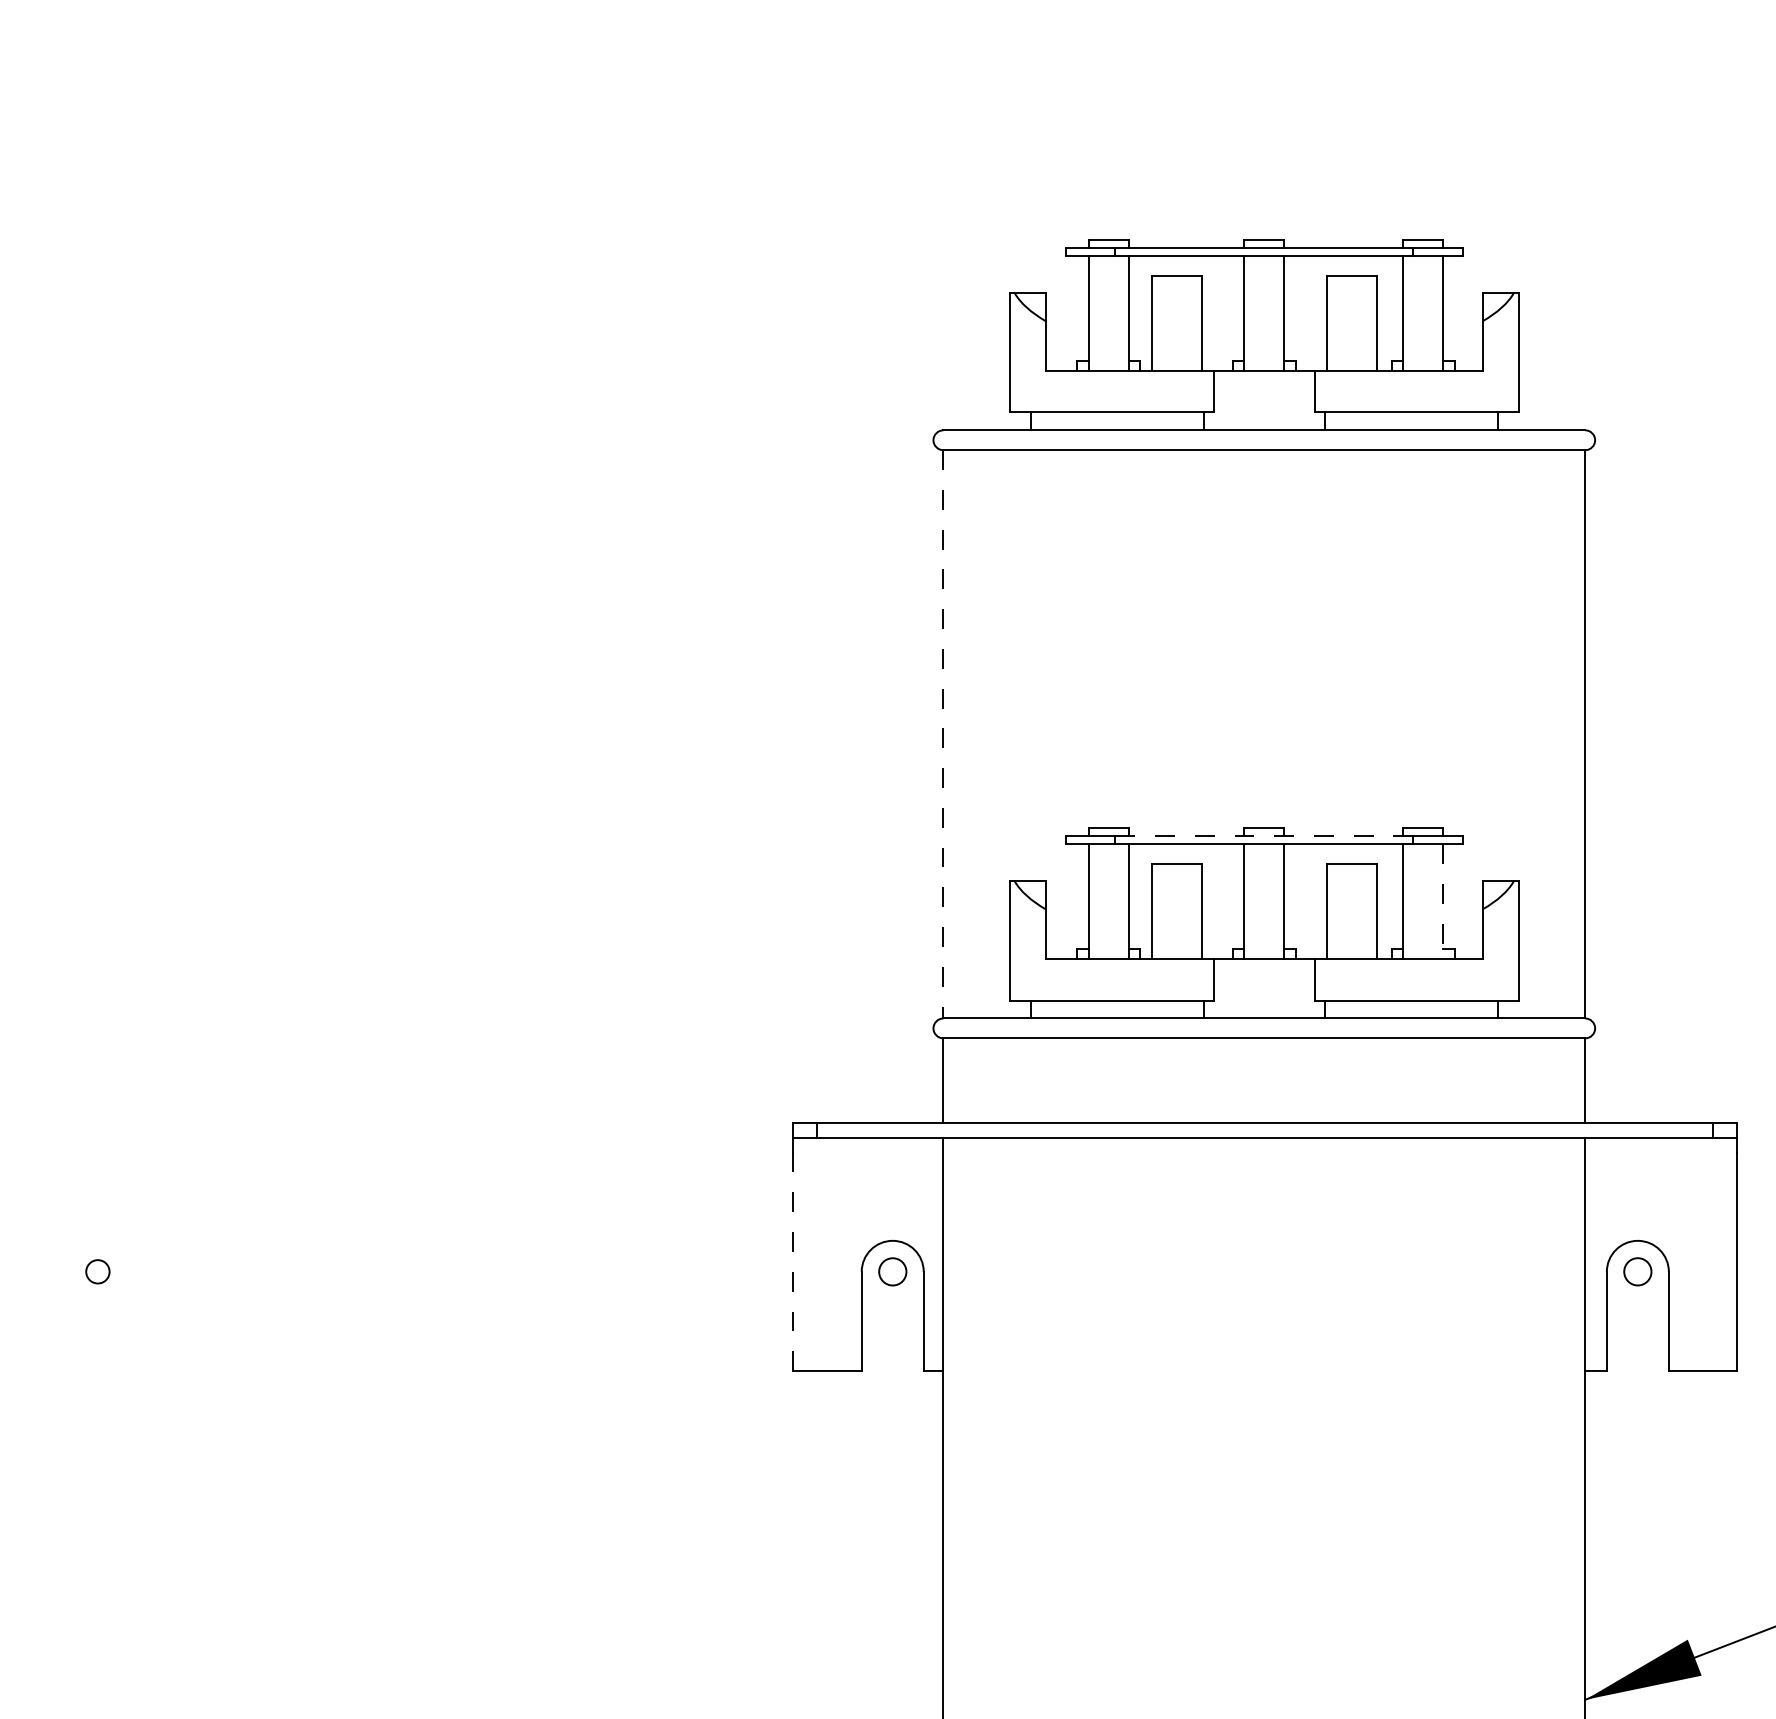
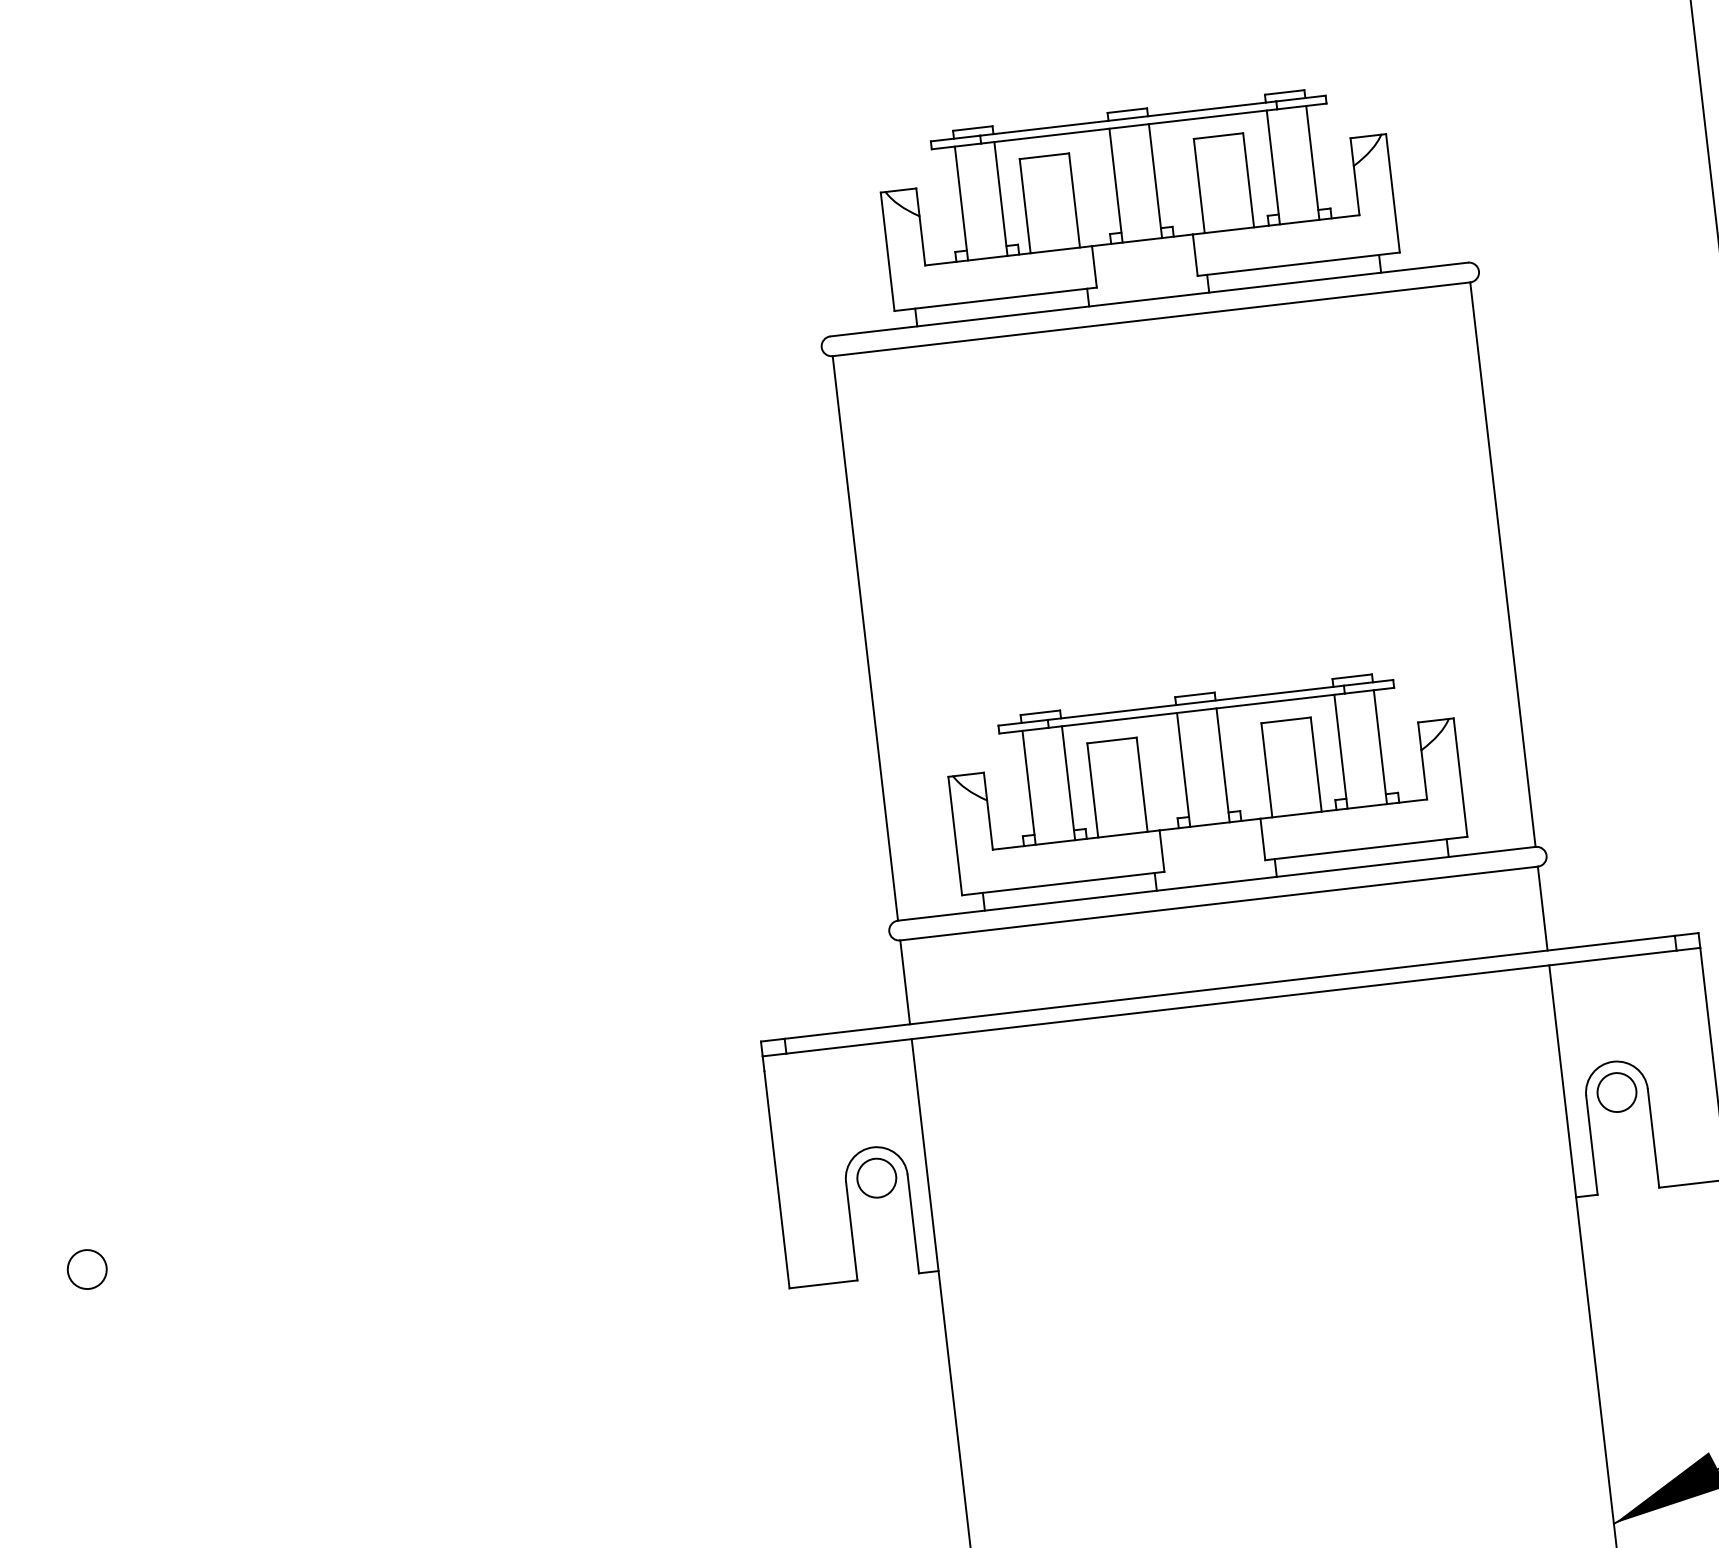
line: (943, 734) -> (865, 638), dashed -> solid
line: (1263, 836) -> (1195, 703), dashed -> solid
line: (1442, 902) -> (1380, 748), dashed -> solid
line: (793, 1262) -> (777, 1180), dashed -> solid
circle: (97, 1271) -> (86, 1269), size x1.67
circle: (892, 1271) -> (876, 1177), size x1.43
circle: (1637, 1271) -> (1616, 1092), size x1.43

